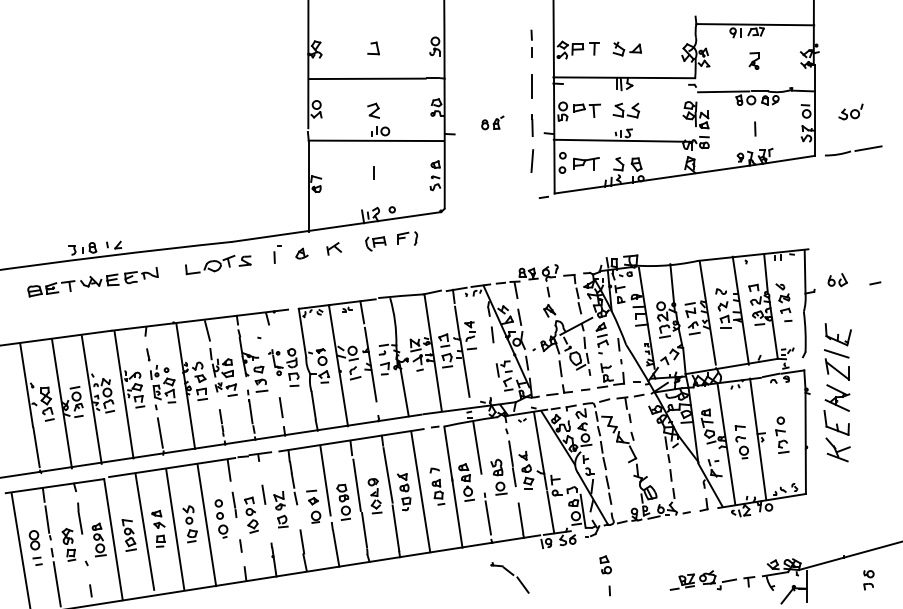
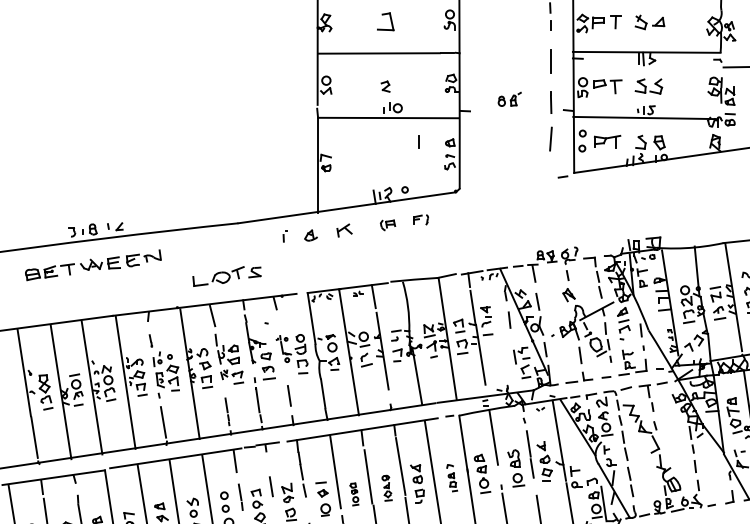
part: (373, 48) -> (385, 21), size x1.4
part: (373, 110) -> (385, 86), size x0.7
line: (373, 172) -> (418, 141), moved
part: (407, 238) -> (420, 219), size x0.7
part: (375, 243) -> (387, 224), size x0.7
part: (277, 254) -> (285, 236), size x0.6
part: (218, 264) -> (227, 276), moved
part: (437, 486) -> (452, 478), size x0.7
part: (374, 496) -> (386, 488), size x0.7
part: (343, 501) -> (354, 493), size x0.6

